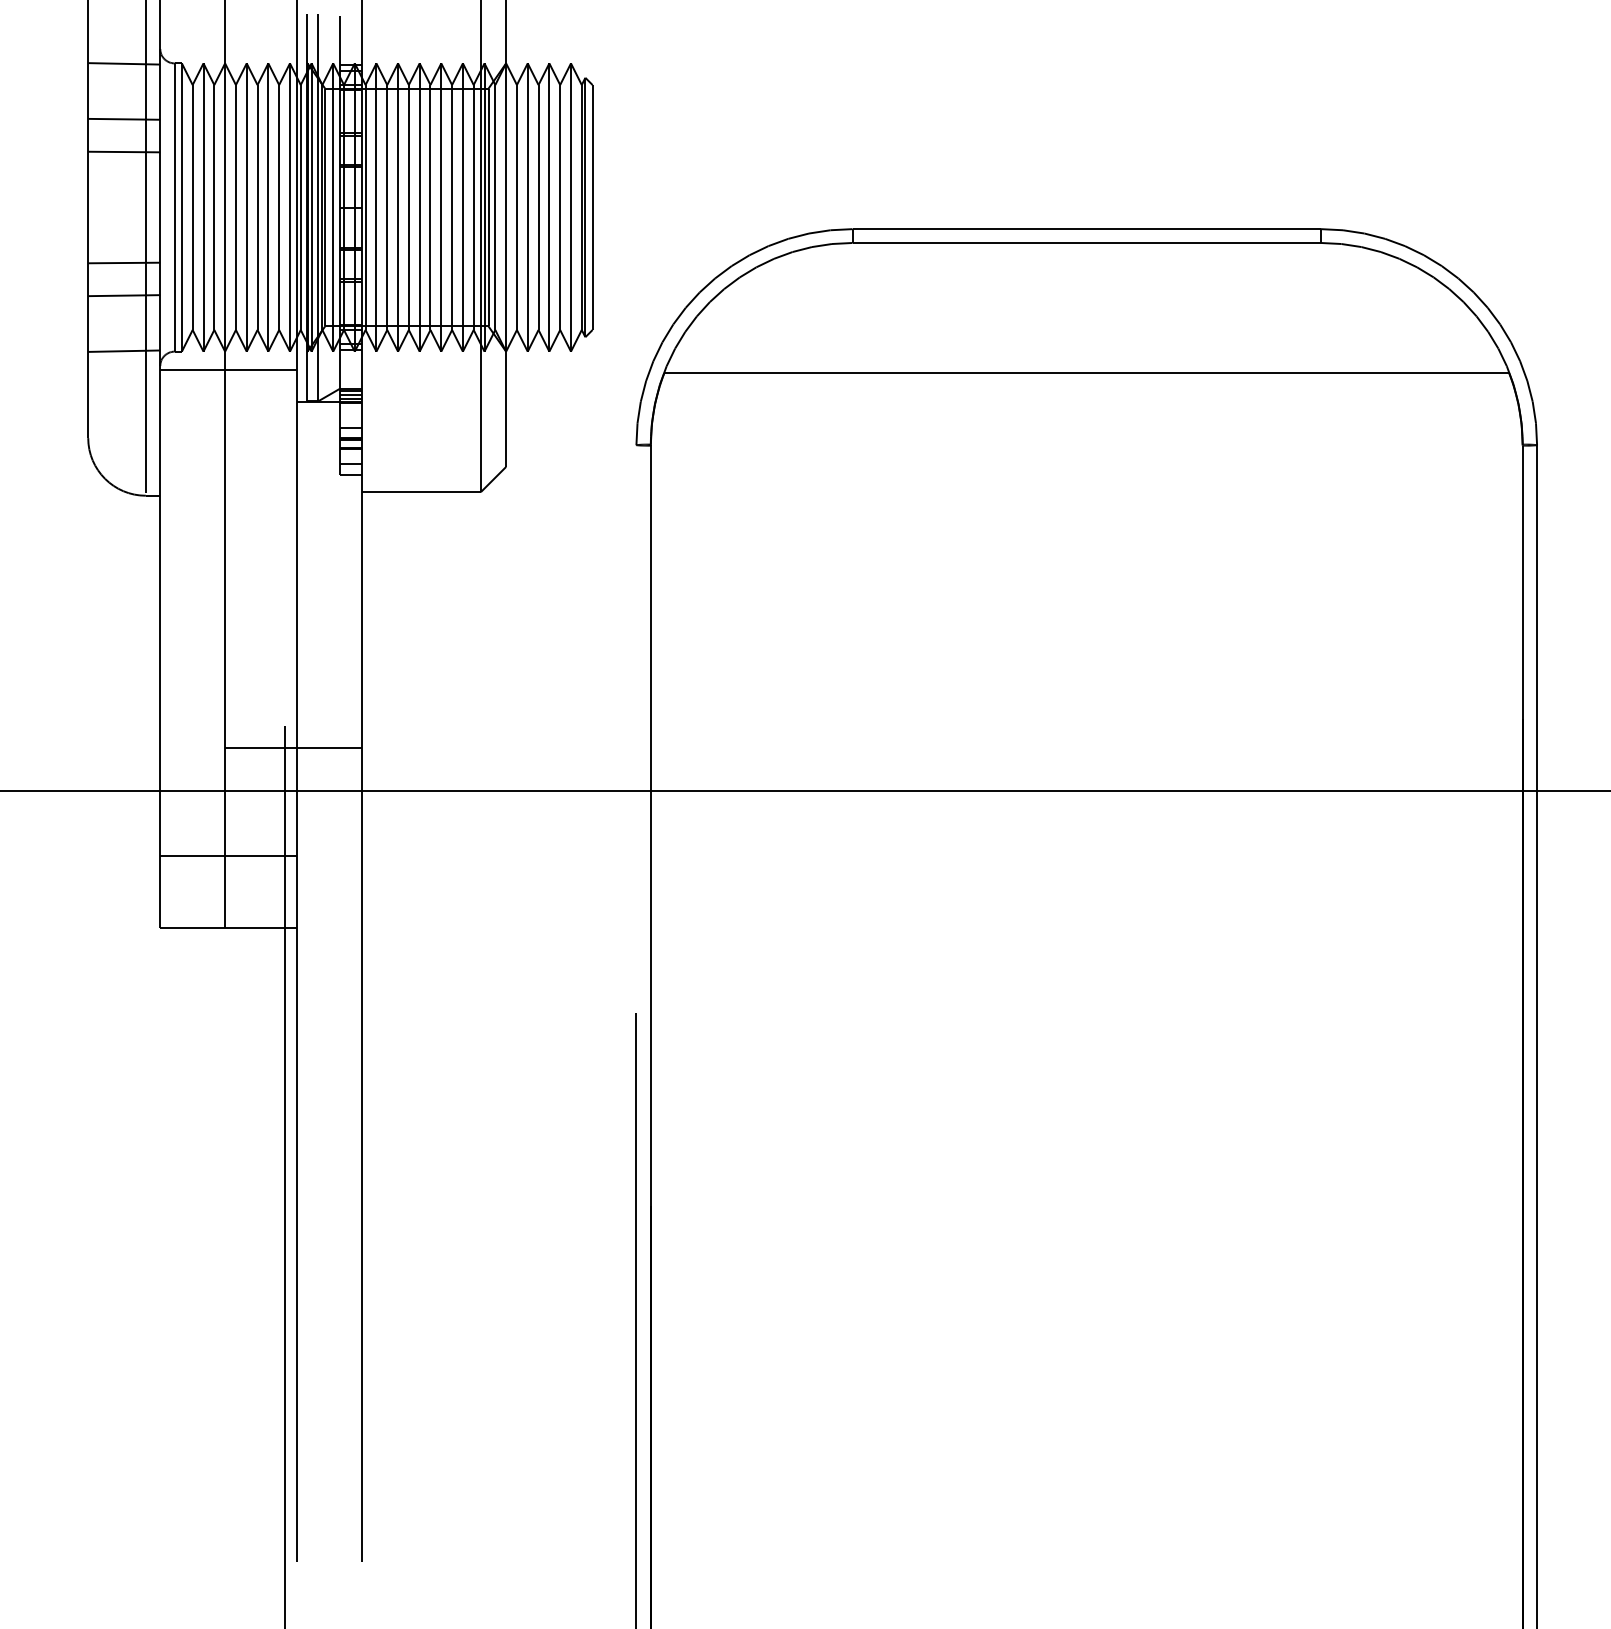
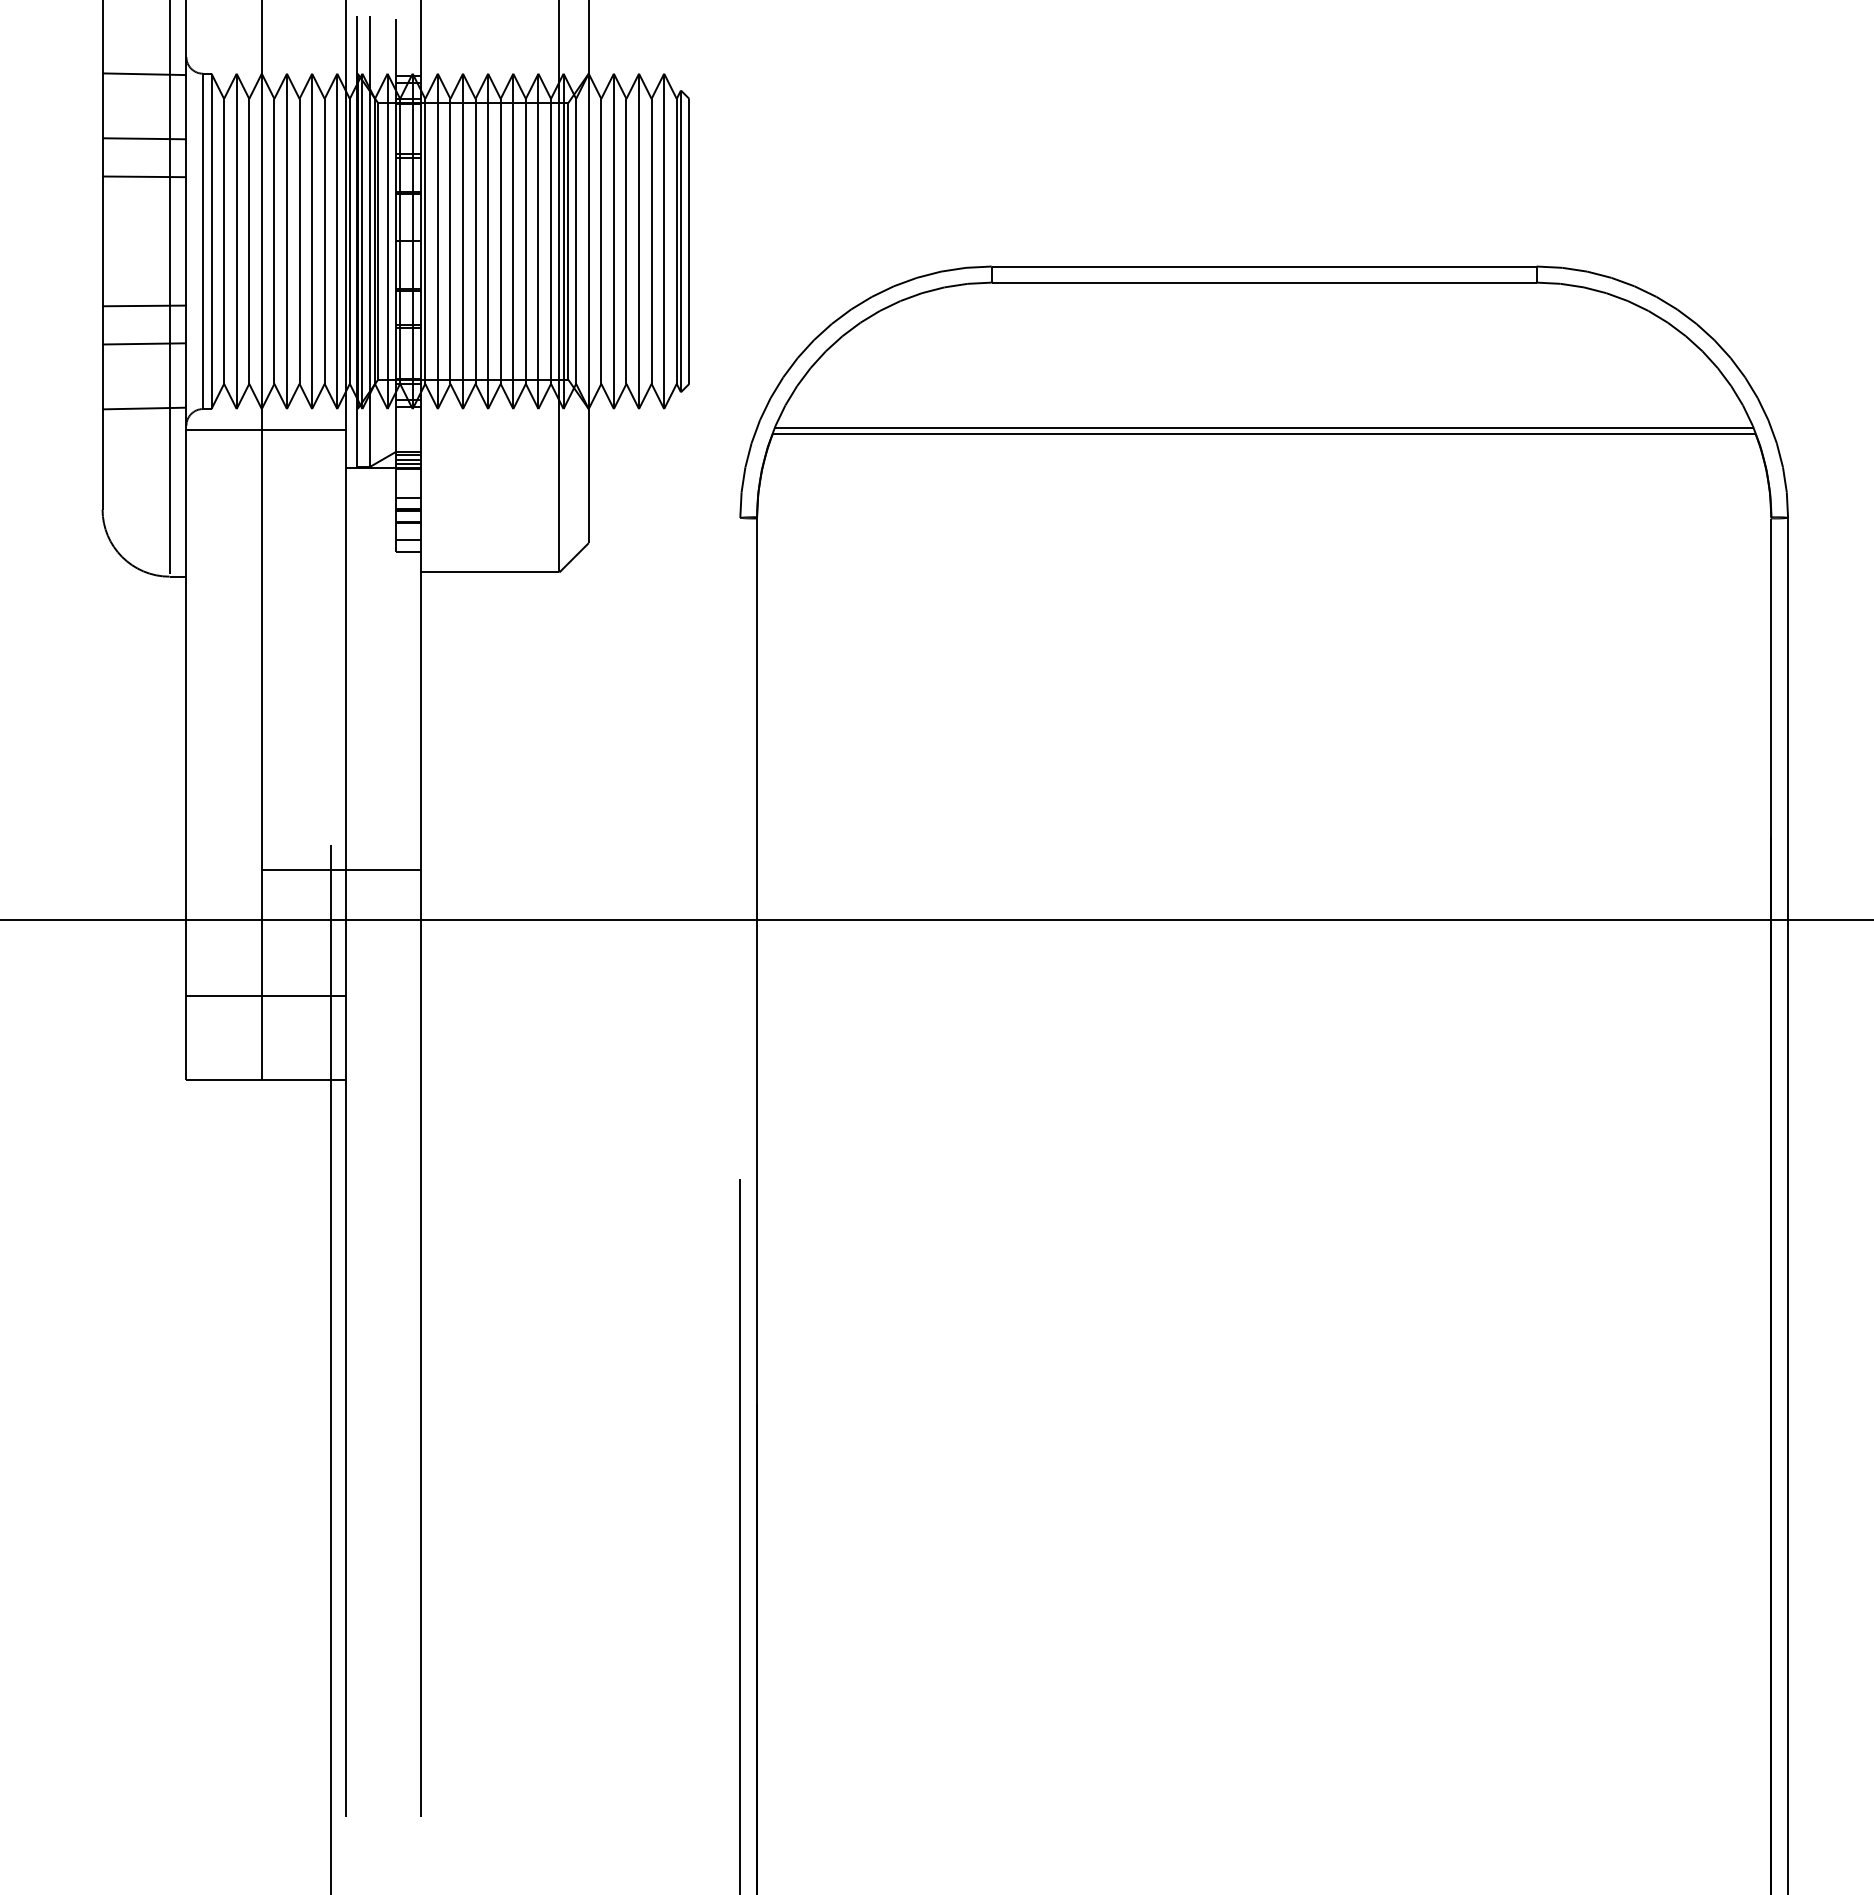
line: (1087, 368) -> (1264, 428), added

